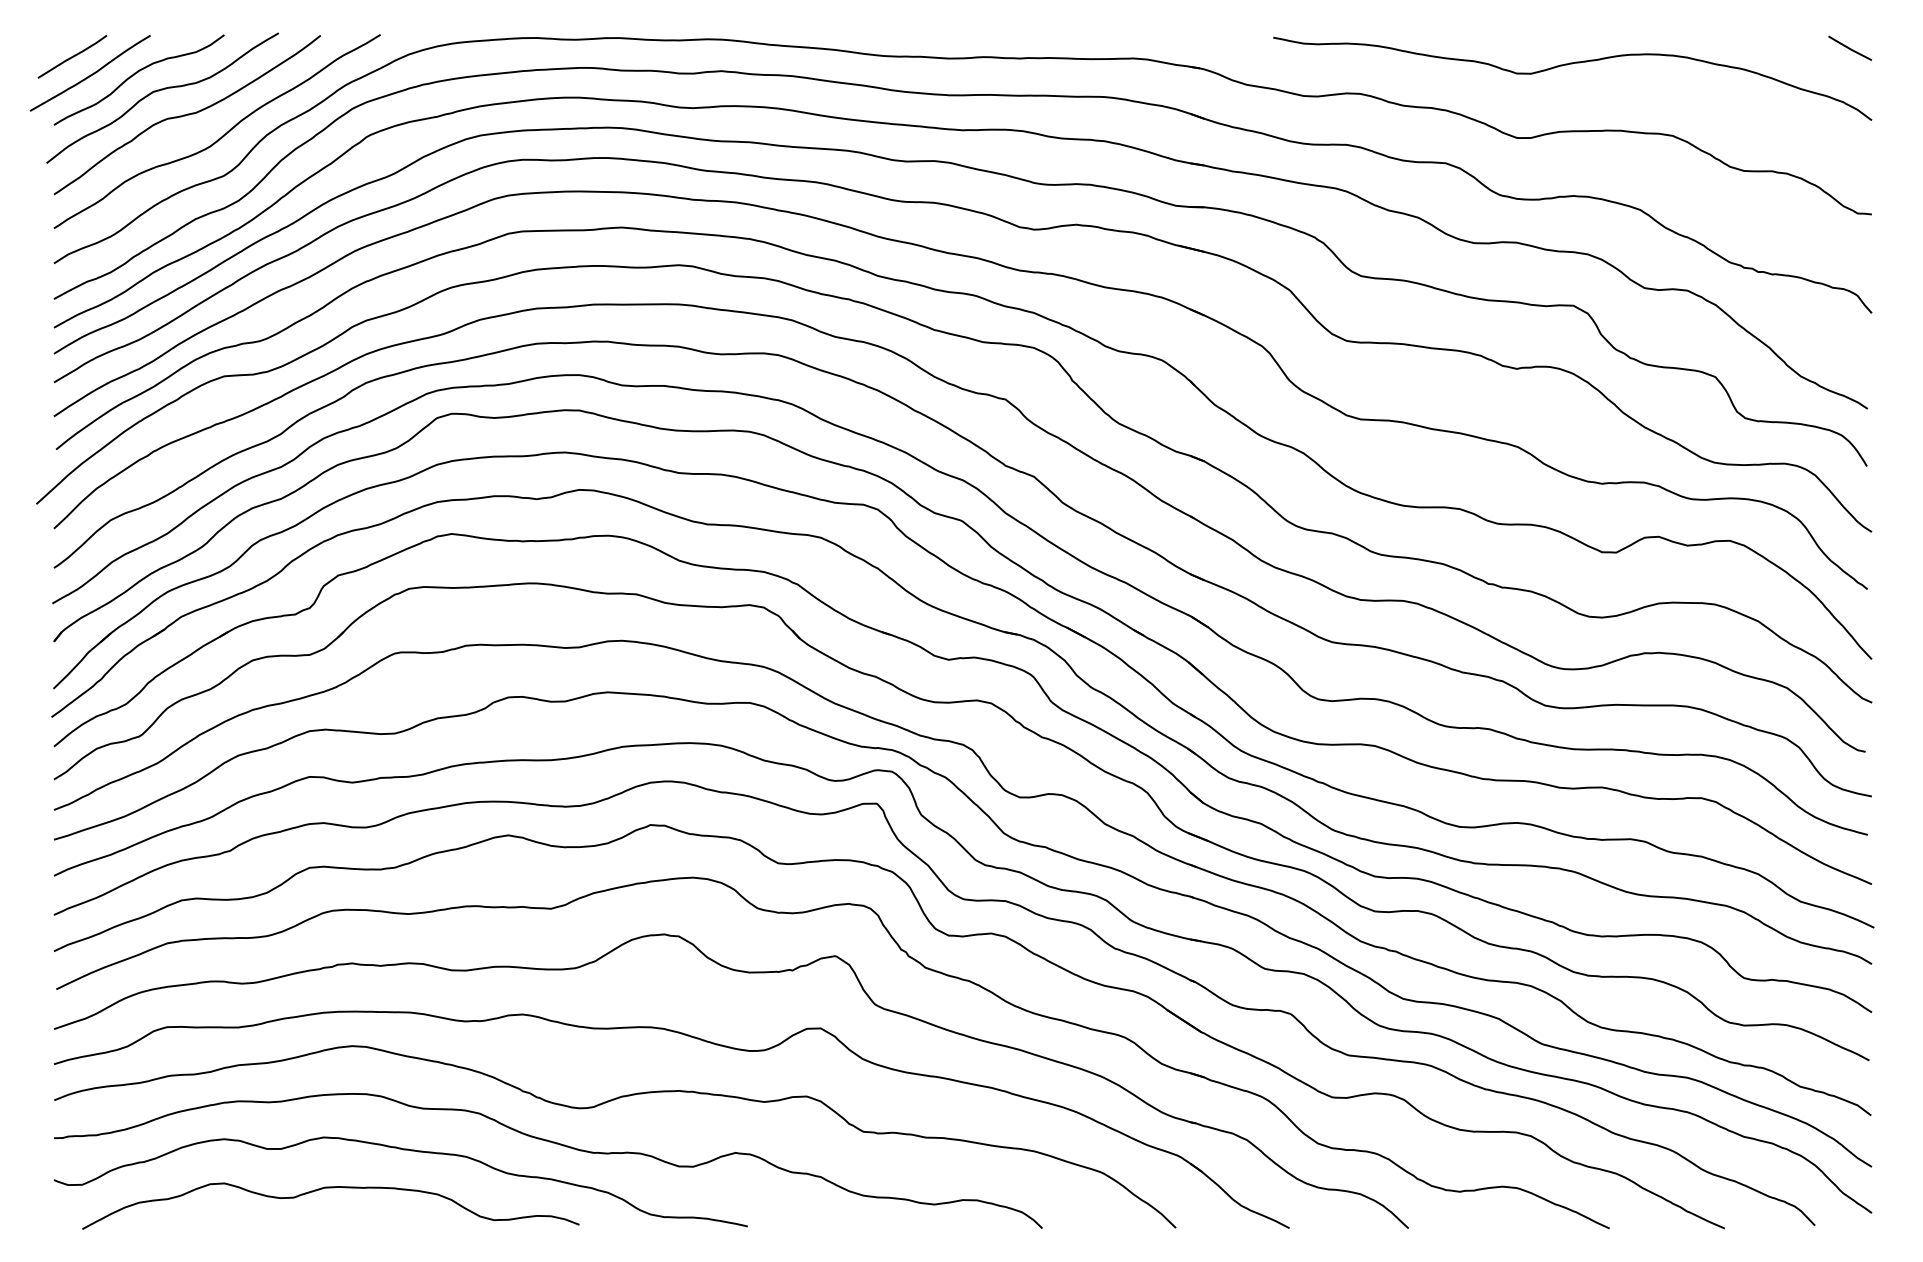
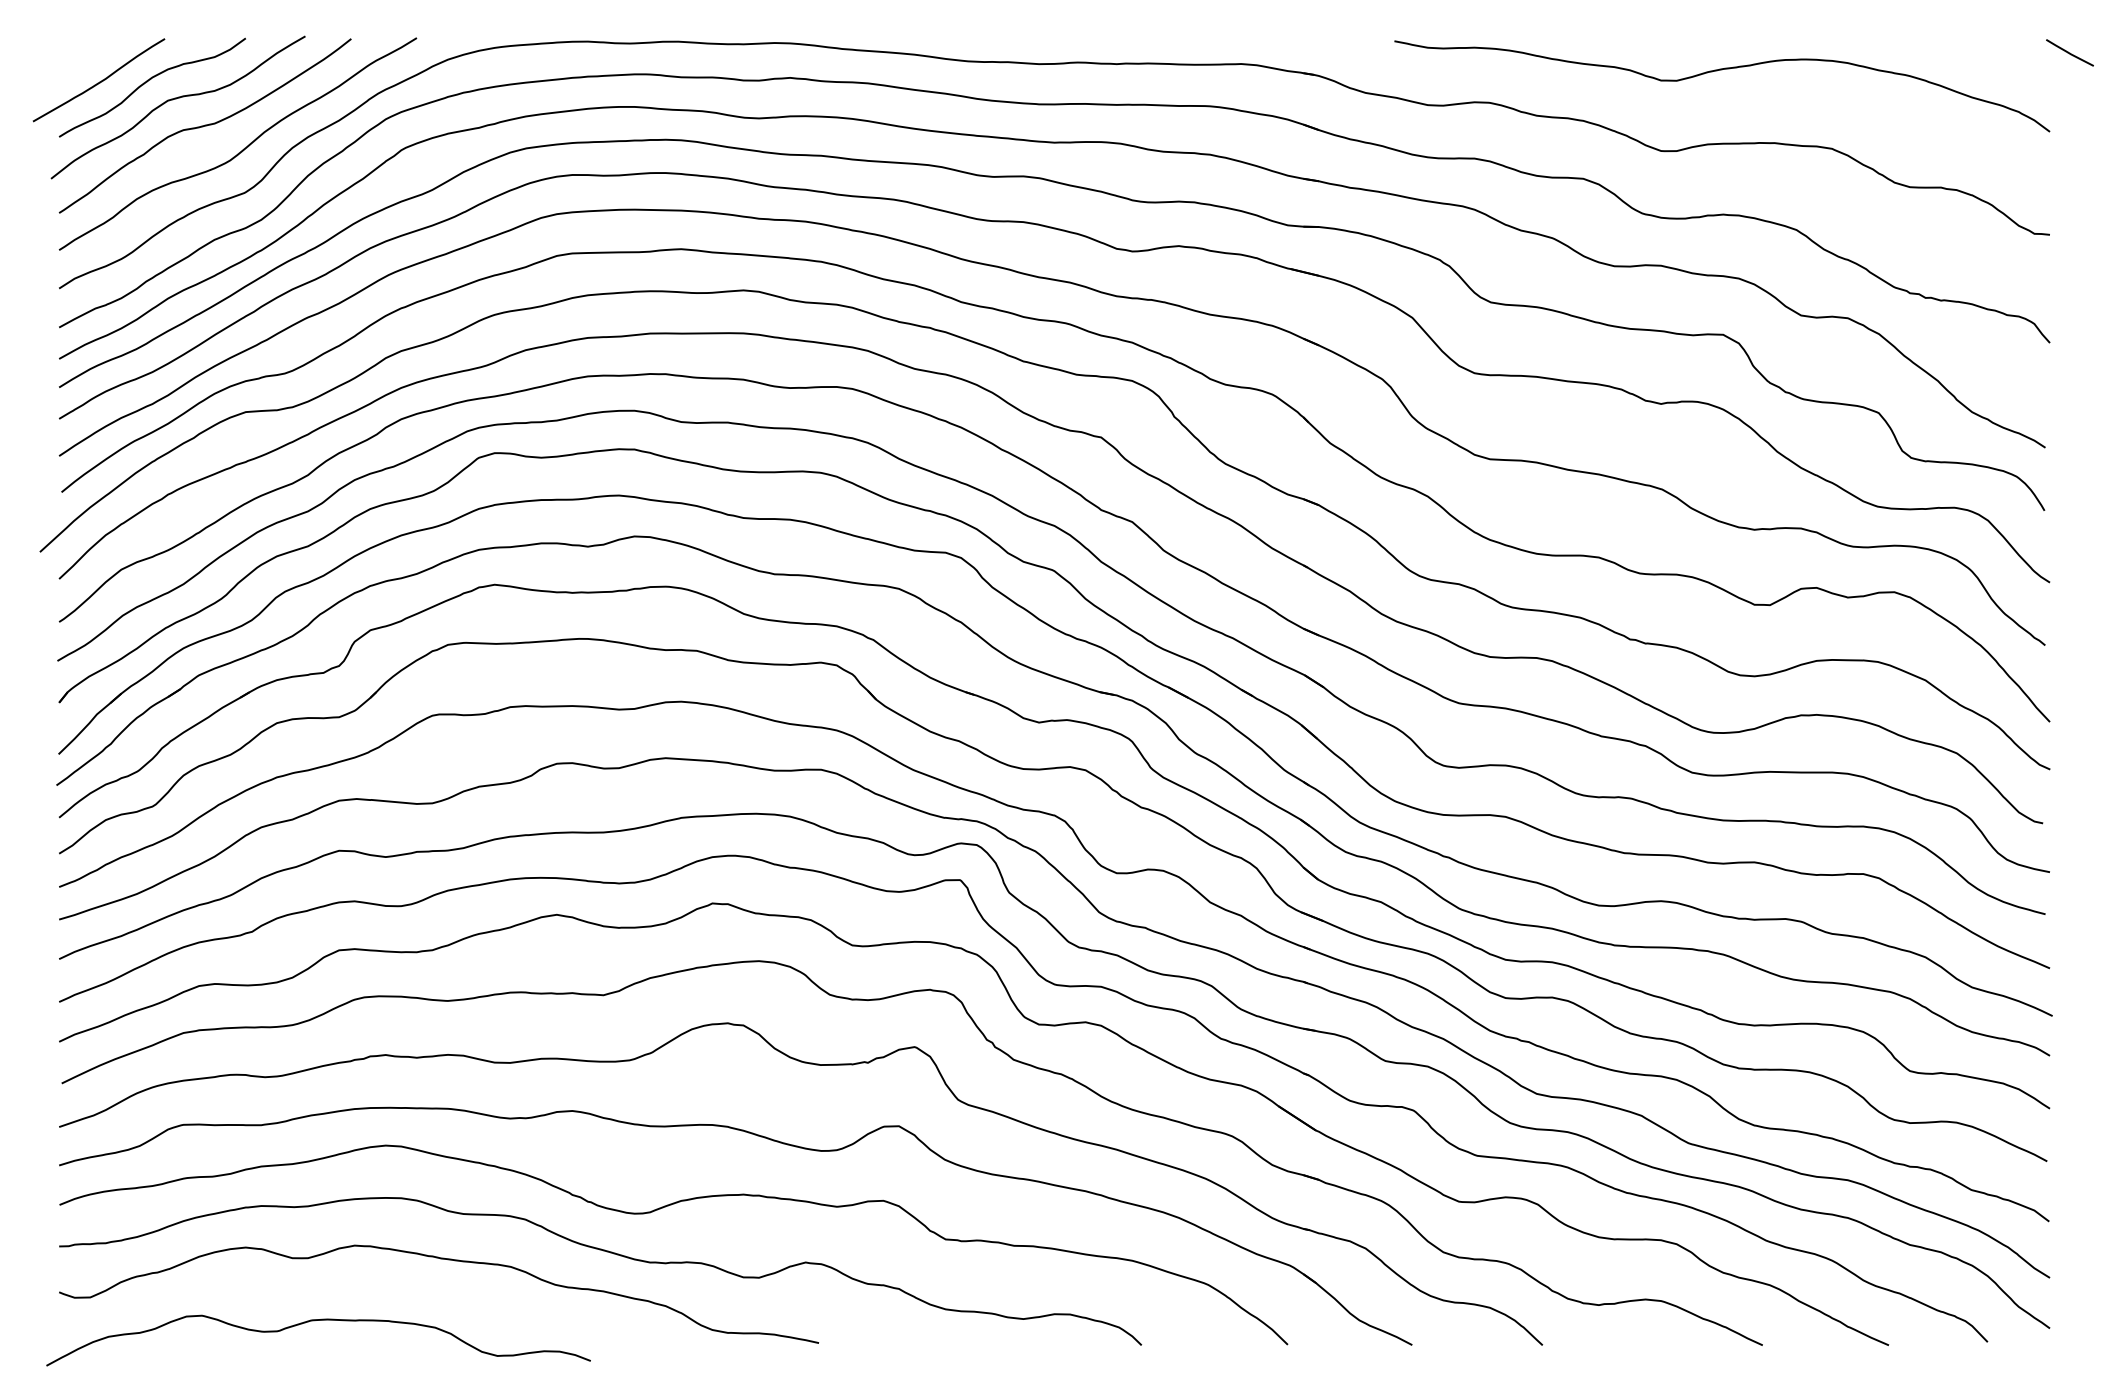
line: (1849, 47) -> (2069, 52), moved
line: (72, 56) -> (79, 61), removed
curve: (330, 1188) -> (318, 1321), moved

